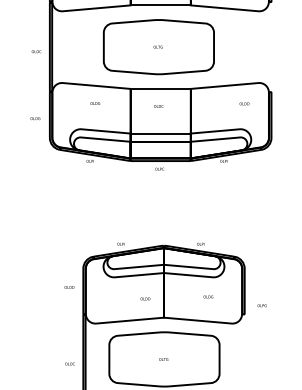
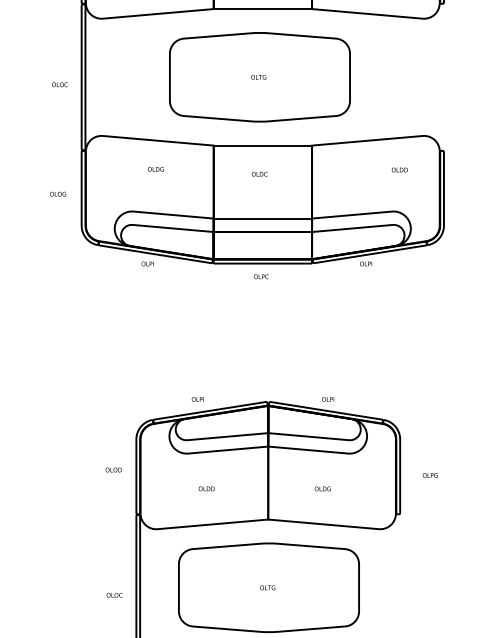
text: (208, 296) -> (323, 488), moved
text: (145, 298) -> (206, 488), moved
text: (261, 305) -> (429, 475), moved

